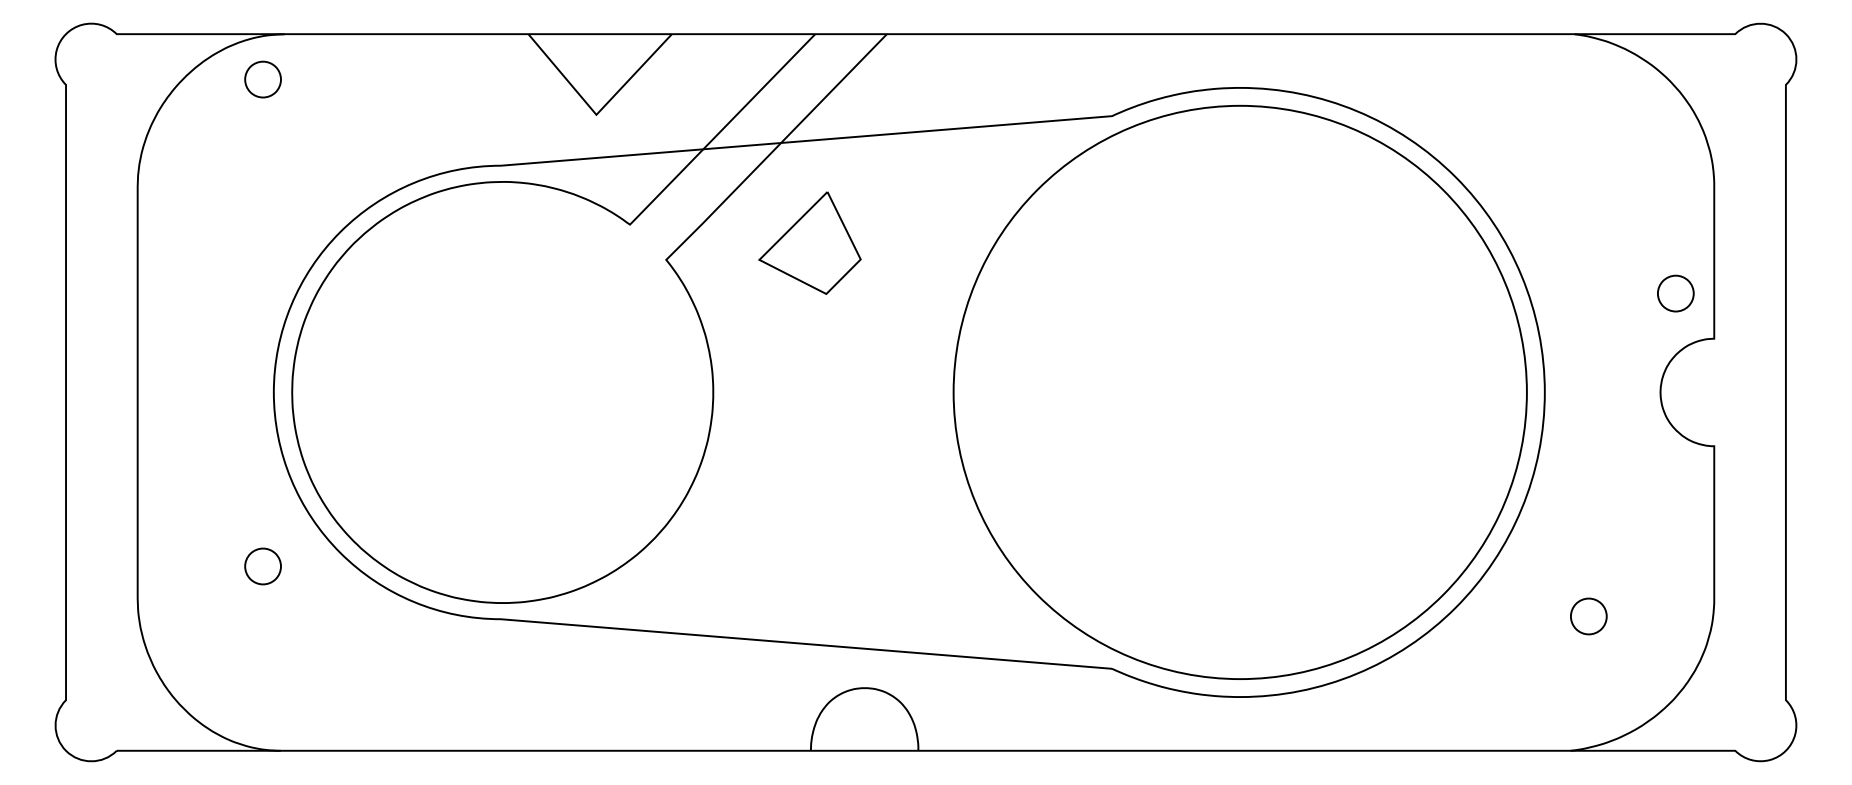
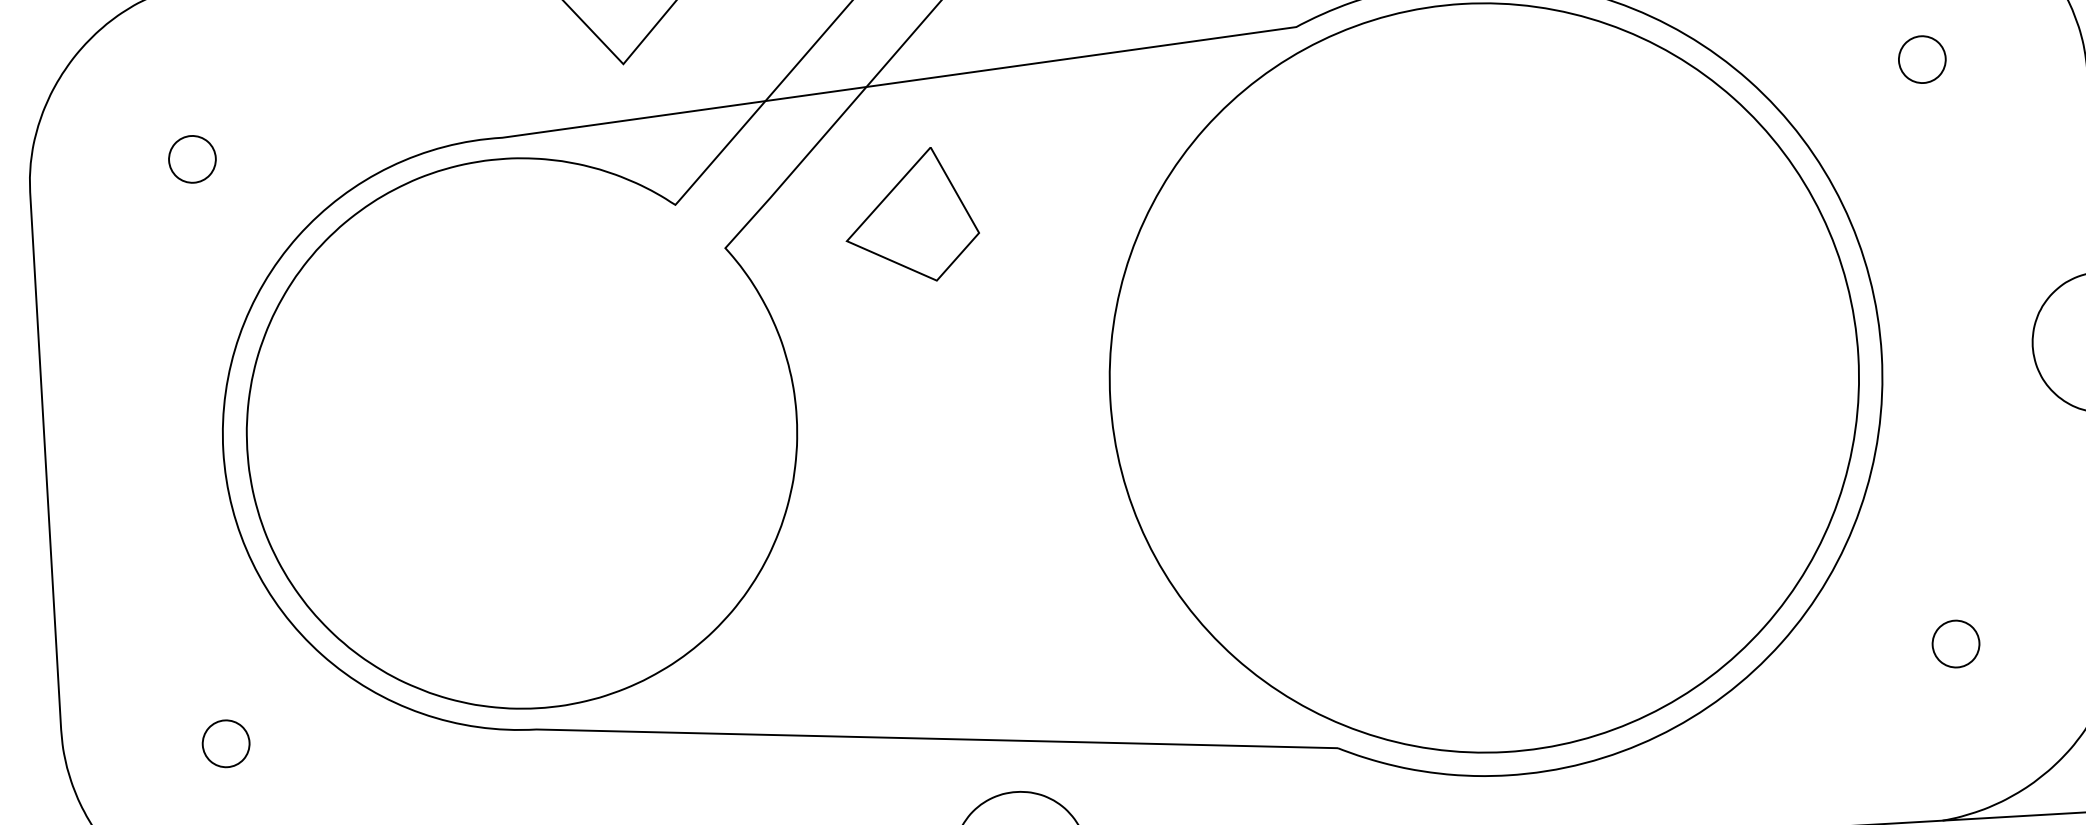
part: (262, 79) -> (191, 159), moved
part: (1675, 293) -> (1921, 59), moved
part: (262, 566) -> (225, 743), moved

